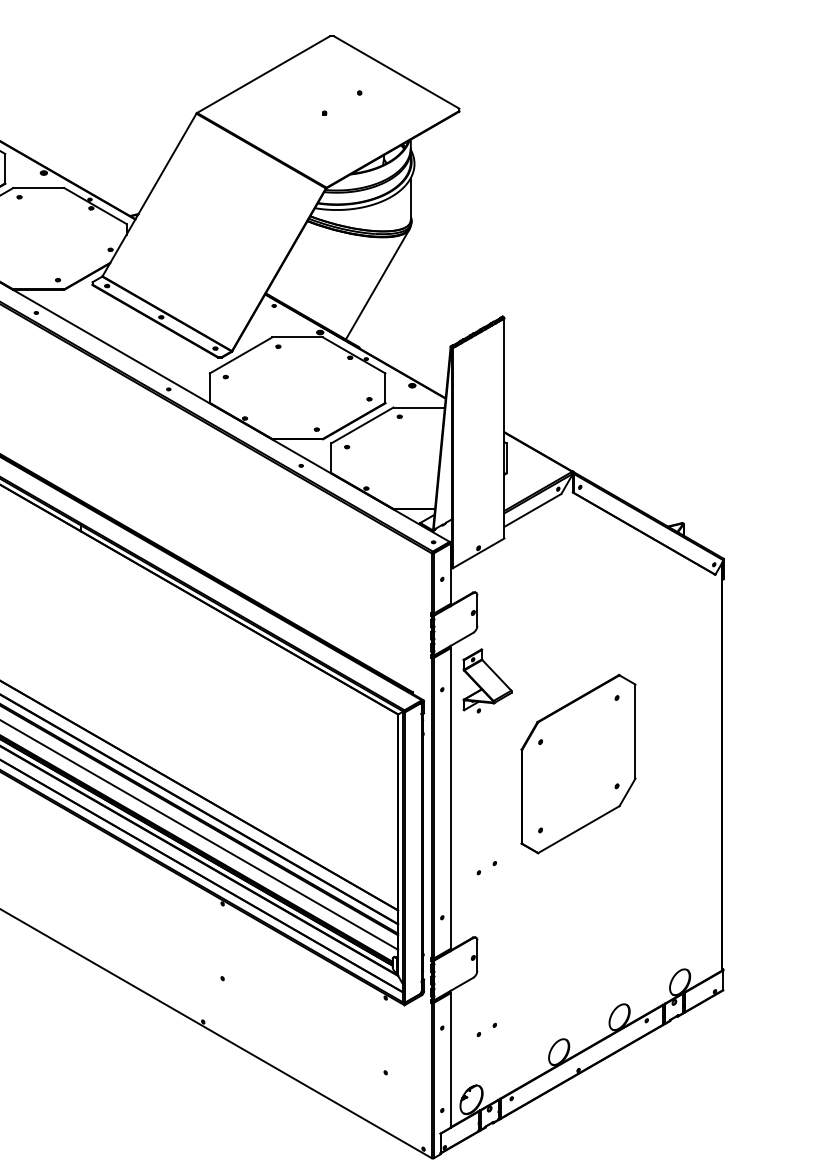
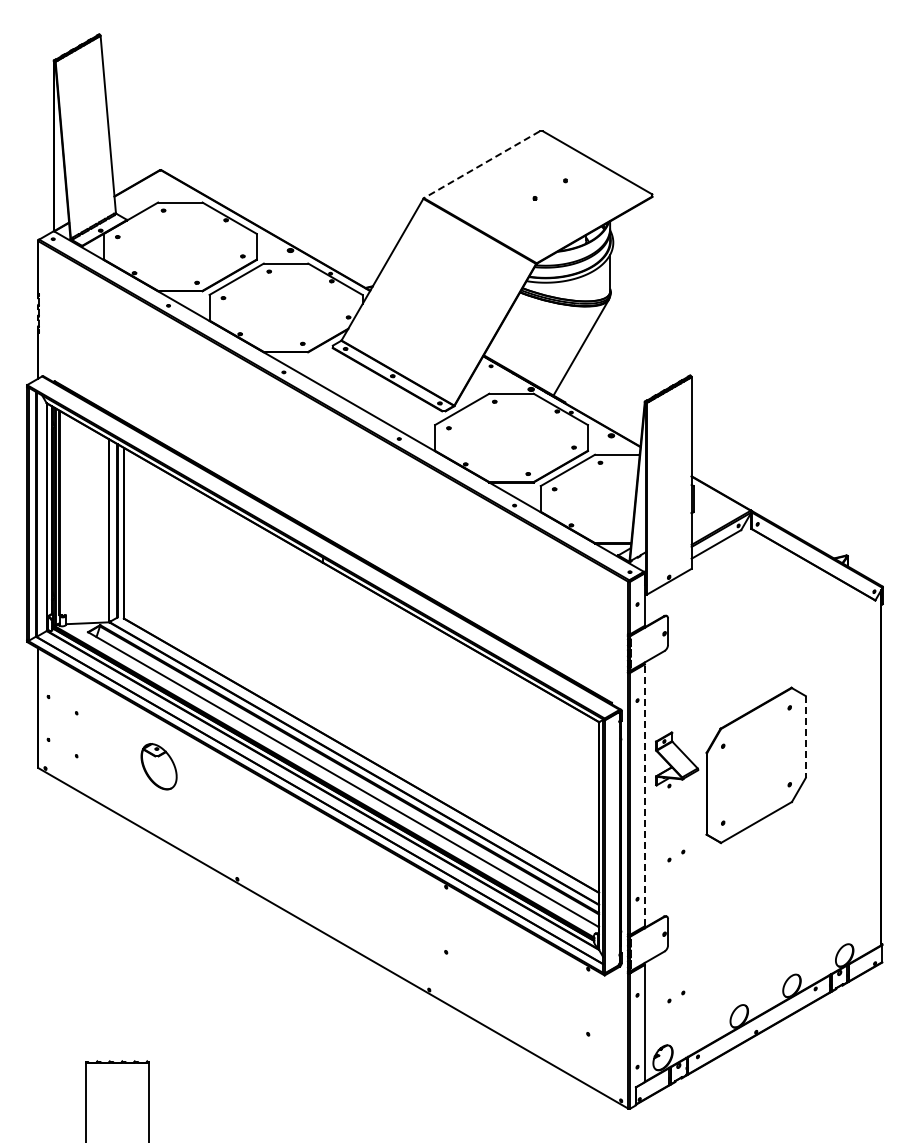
line: (263, 74) -> (481, 164), solid -> dashed
part: (488, 680) -> (677, 759), moved
line: (635, 732) -> (805, 737), solid -> dashed
line: (450, 798) -> (644, 795), solid -> dashed

